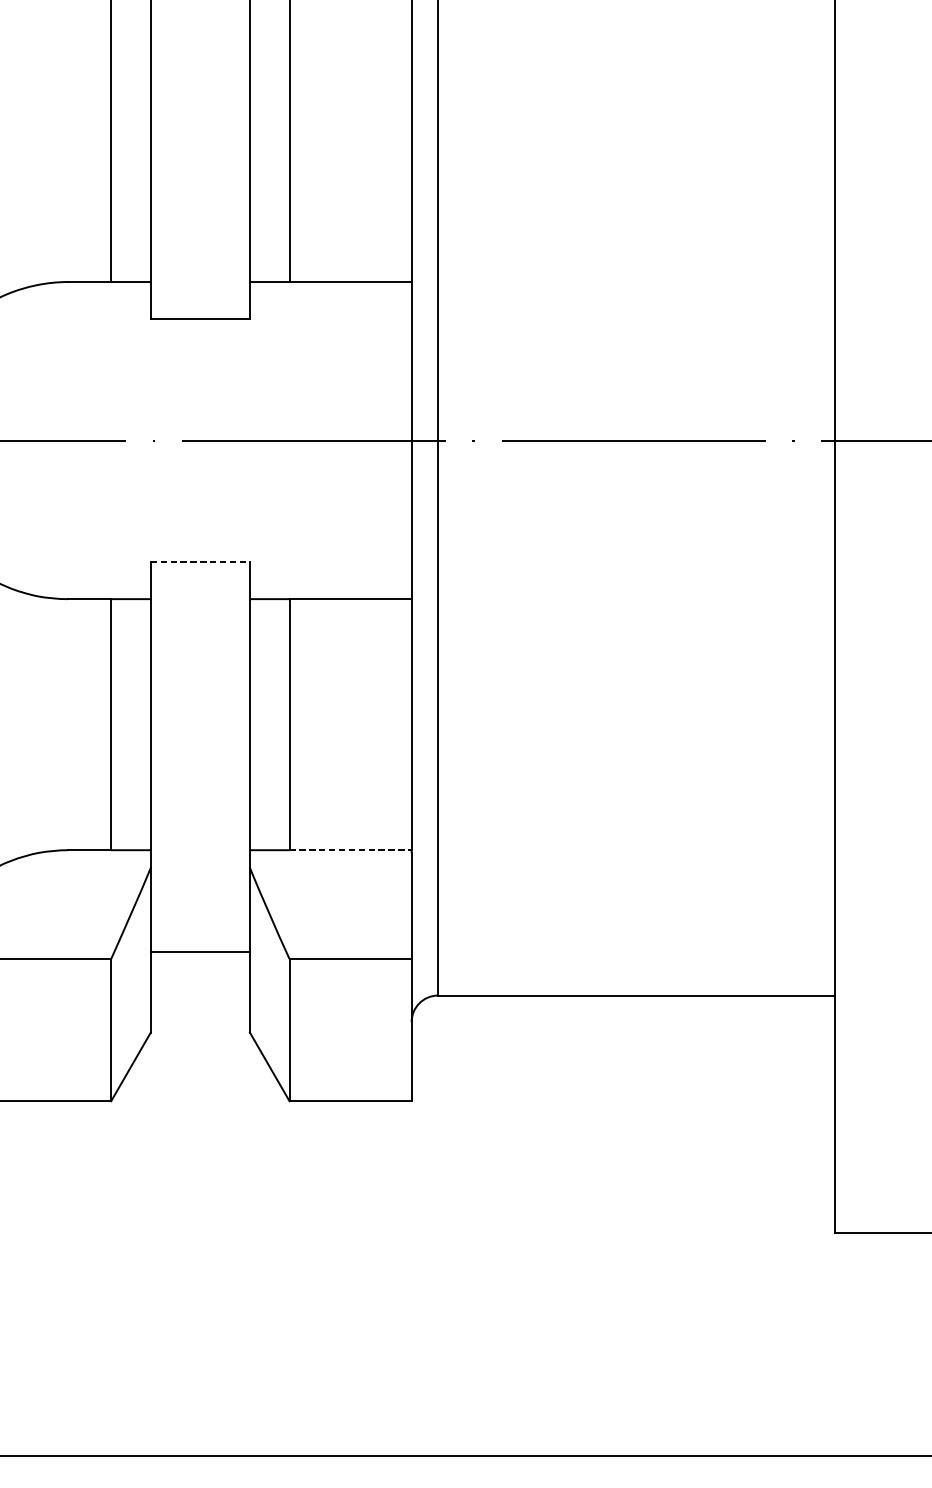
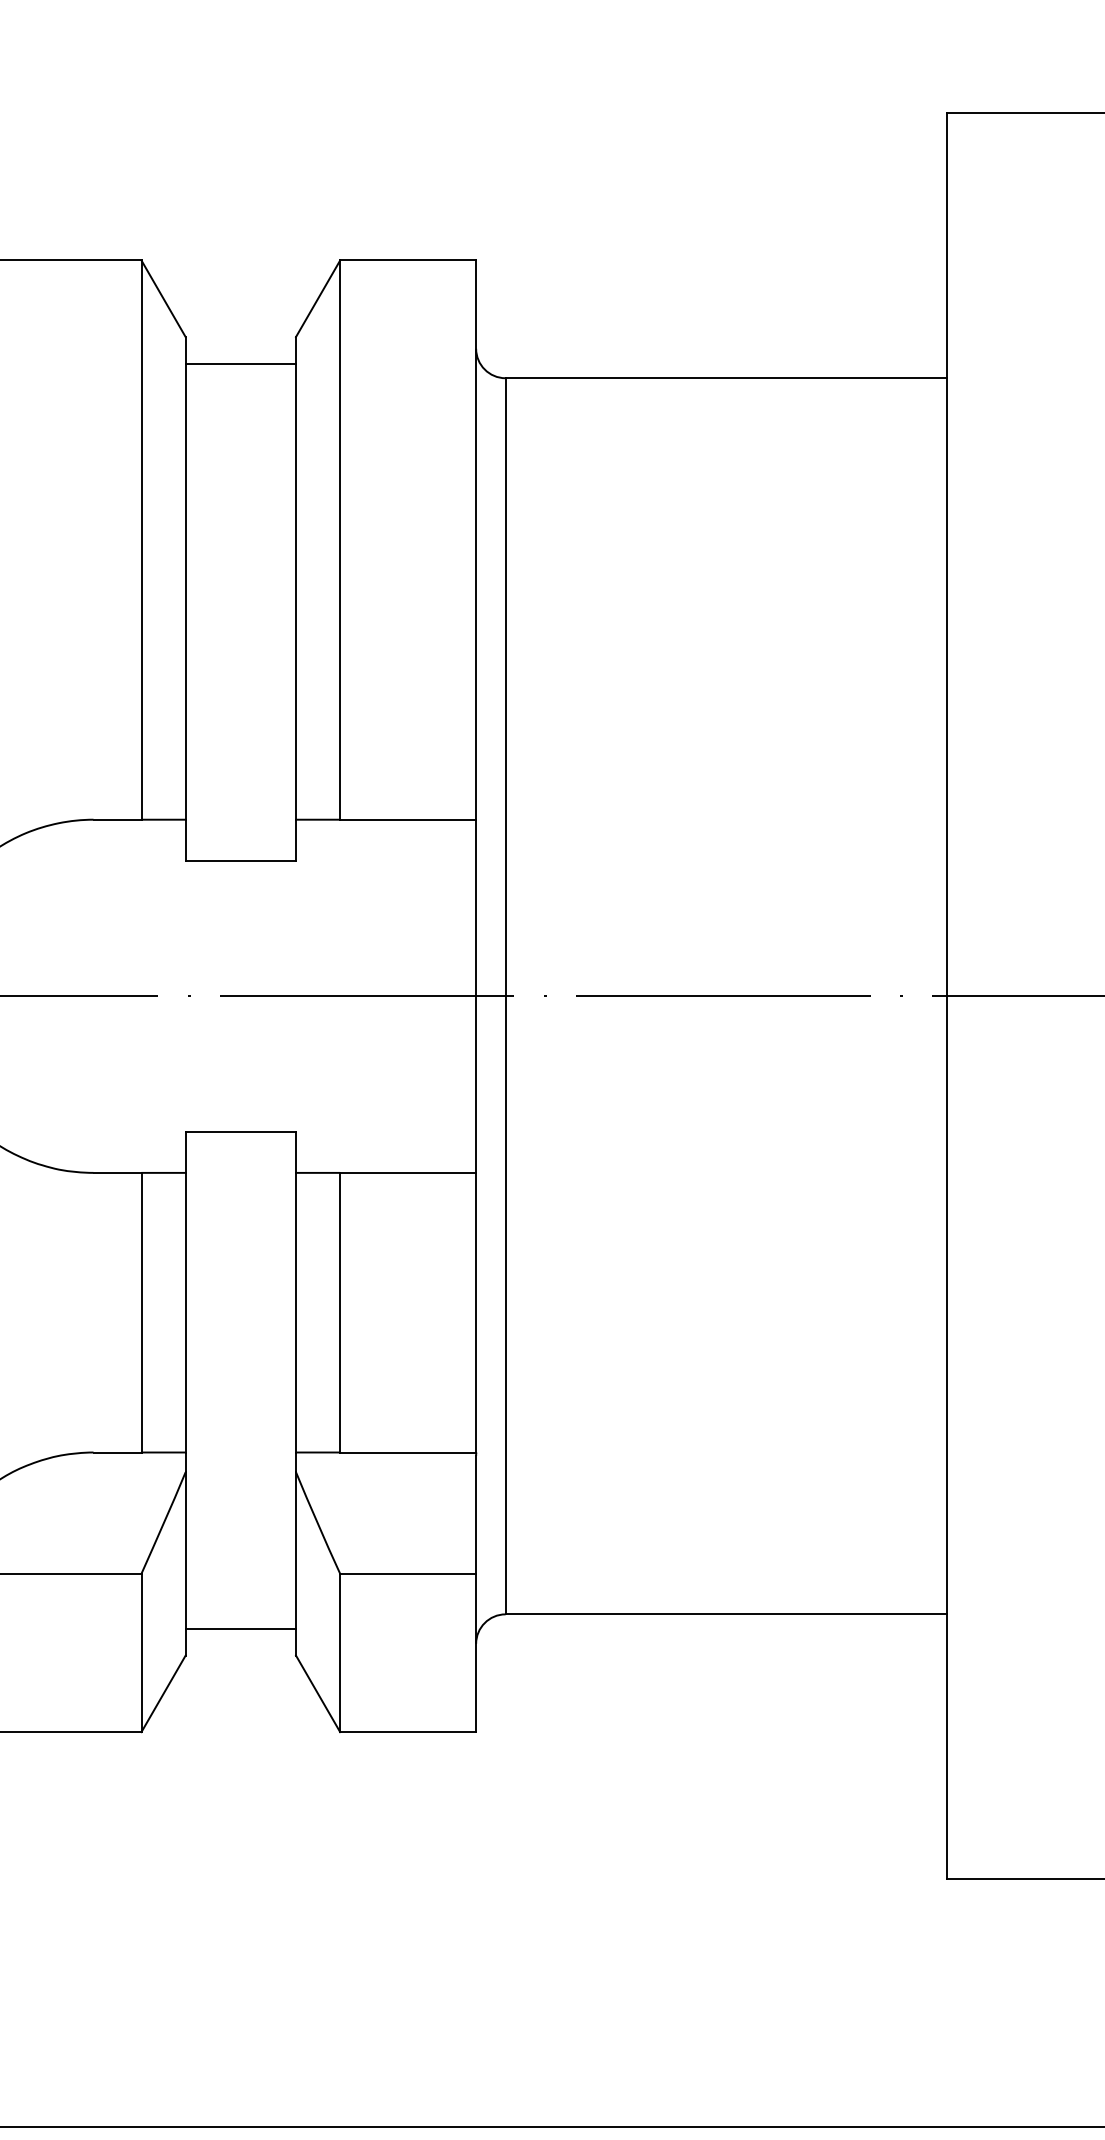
line: (200, 561) -> (241, 1131), dashed -> solid
line: (350, 850) -> (408, 1452), dashed -> solid
line: (200, 952) -> (240, 1629), moved

